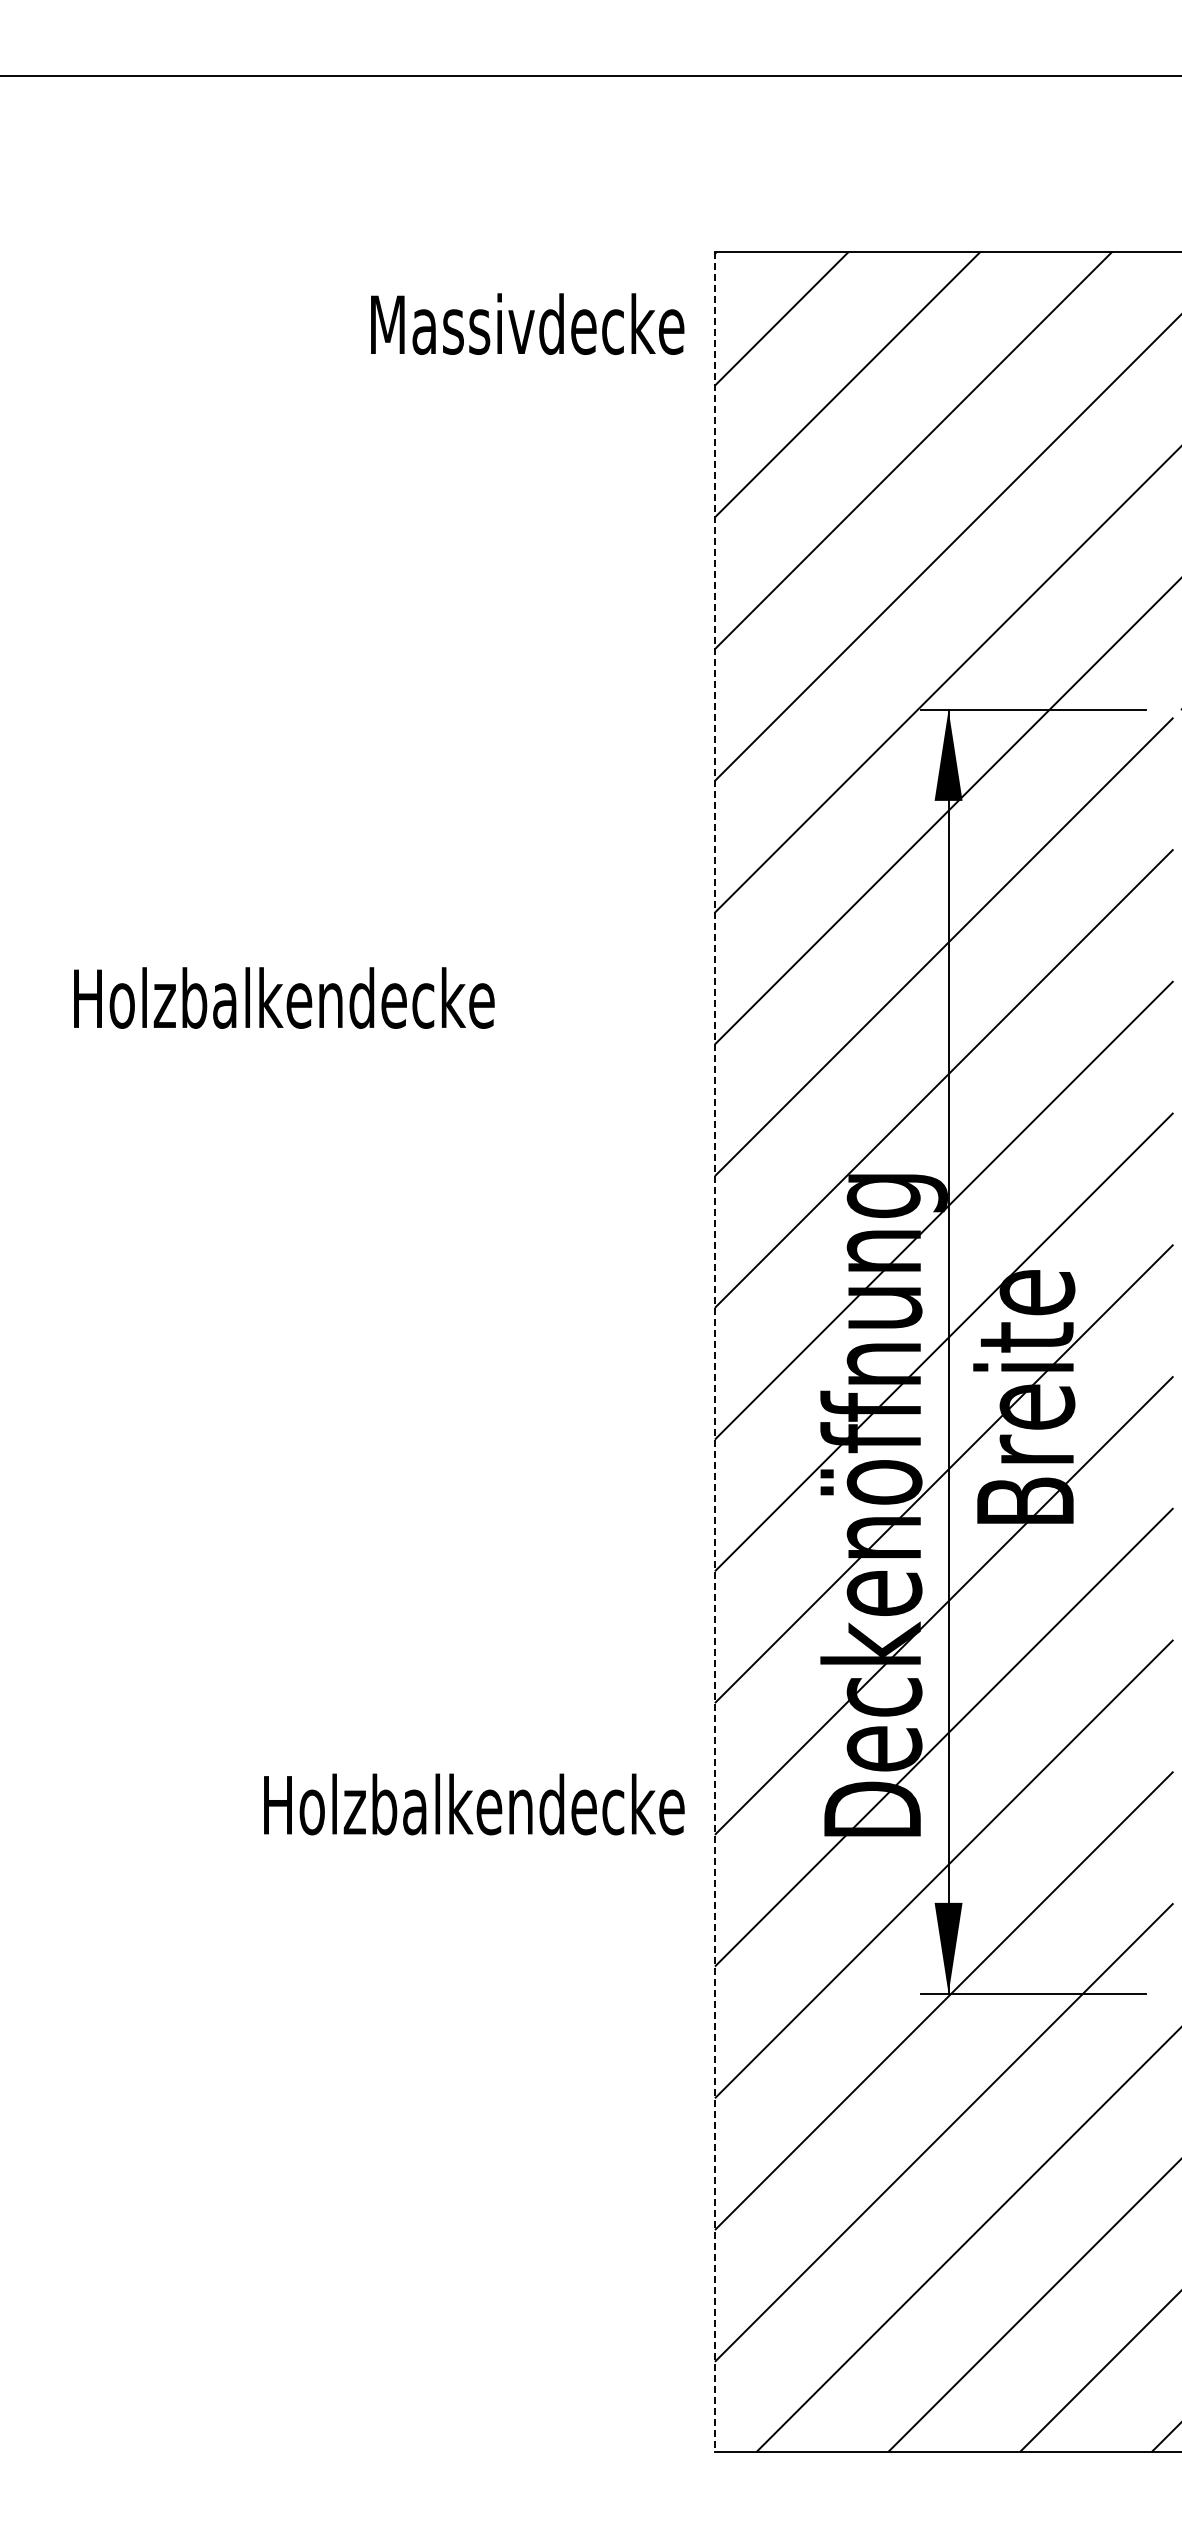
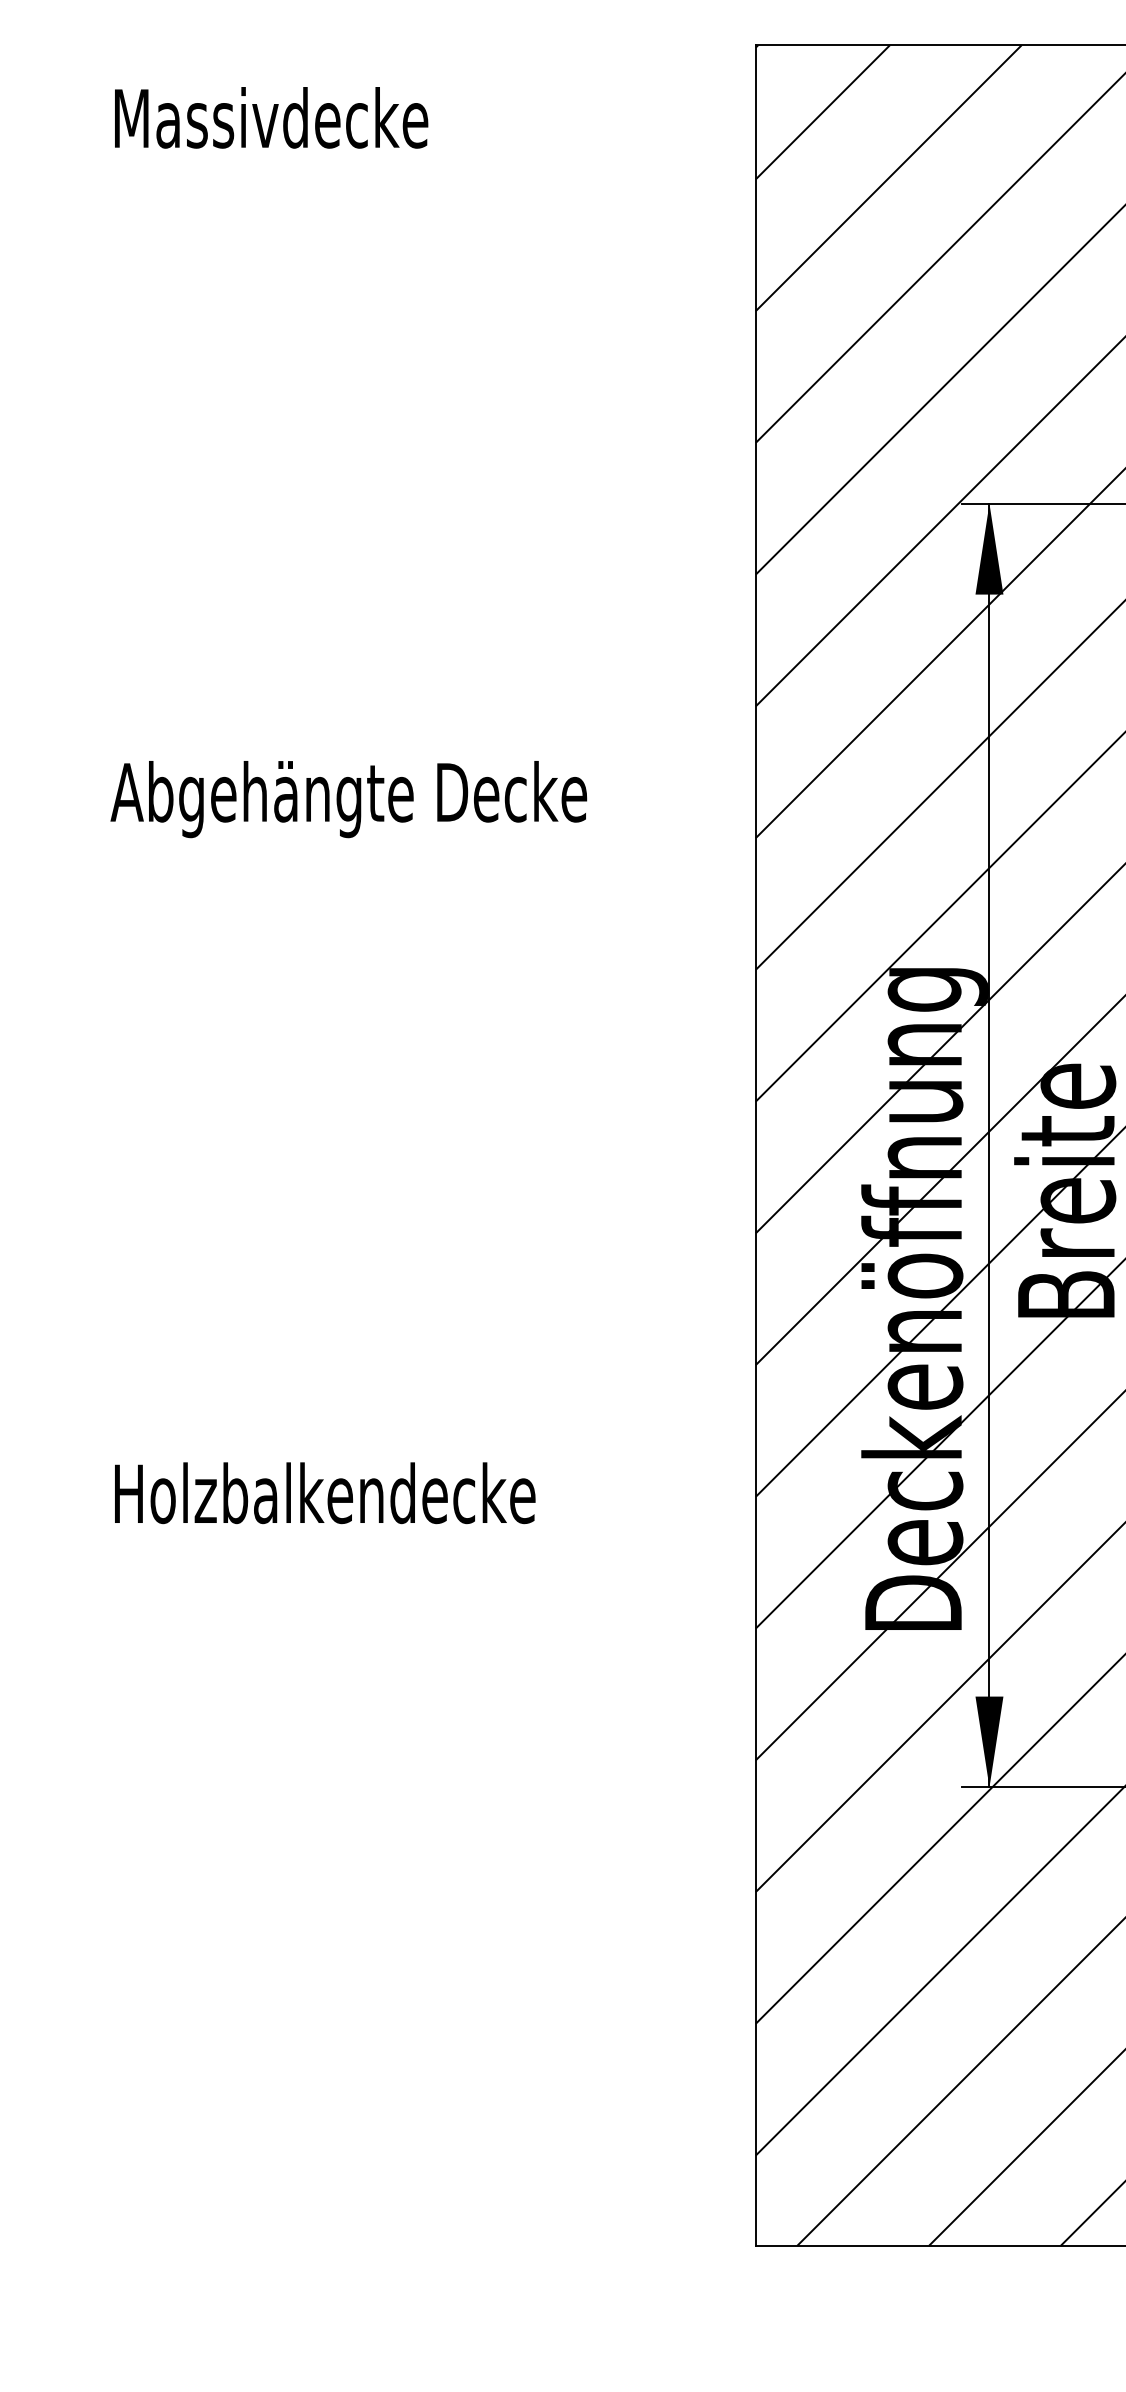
text: (527, 323) -> (271, 117), moved
text: (307, 1005) -> (348, 799), Holzbalkendecke -> Abgehängte Decke
line: (714, 1352) -> (755, 1146), dashed -> solid
text: (474, 1804) -> (325, 1493), moved

